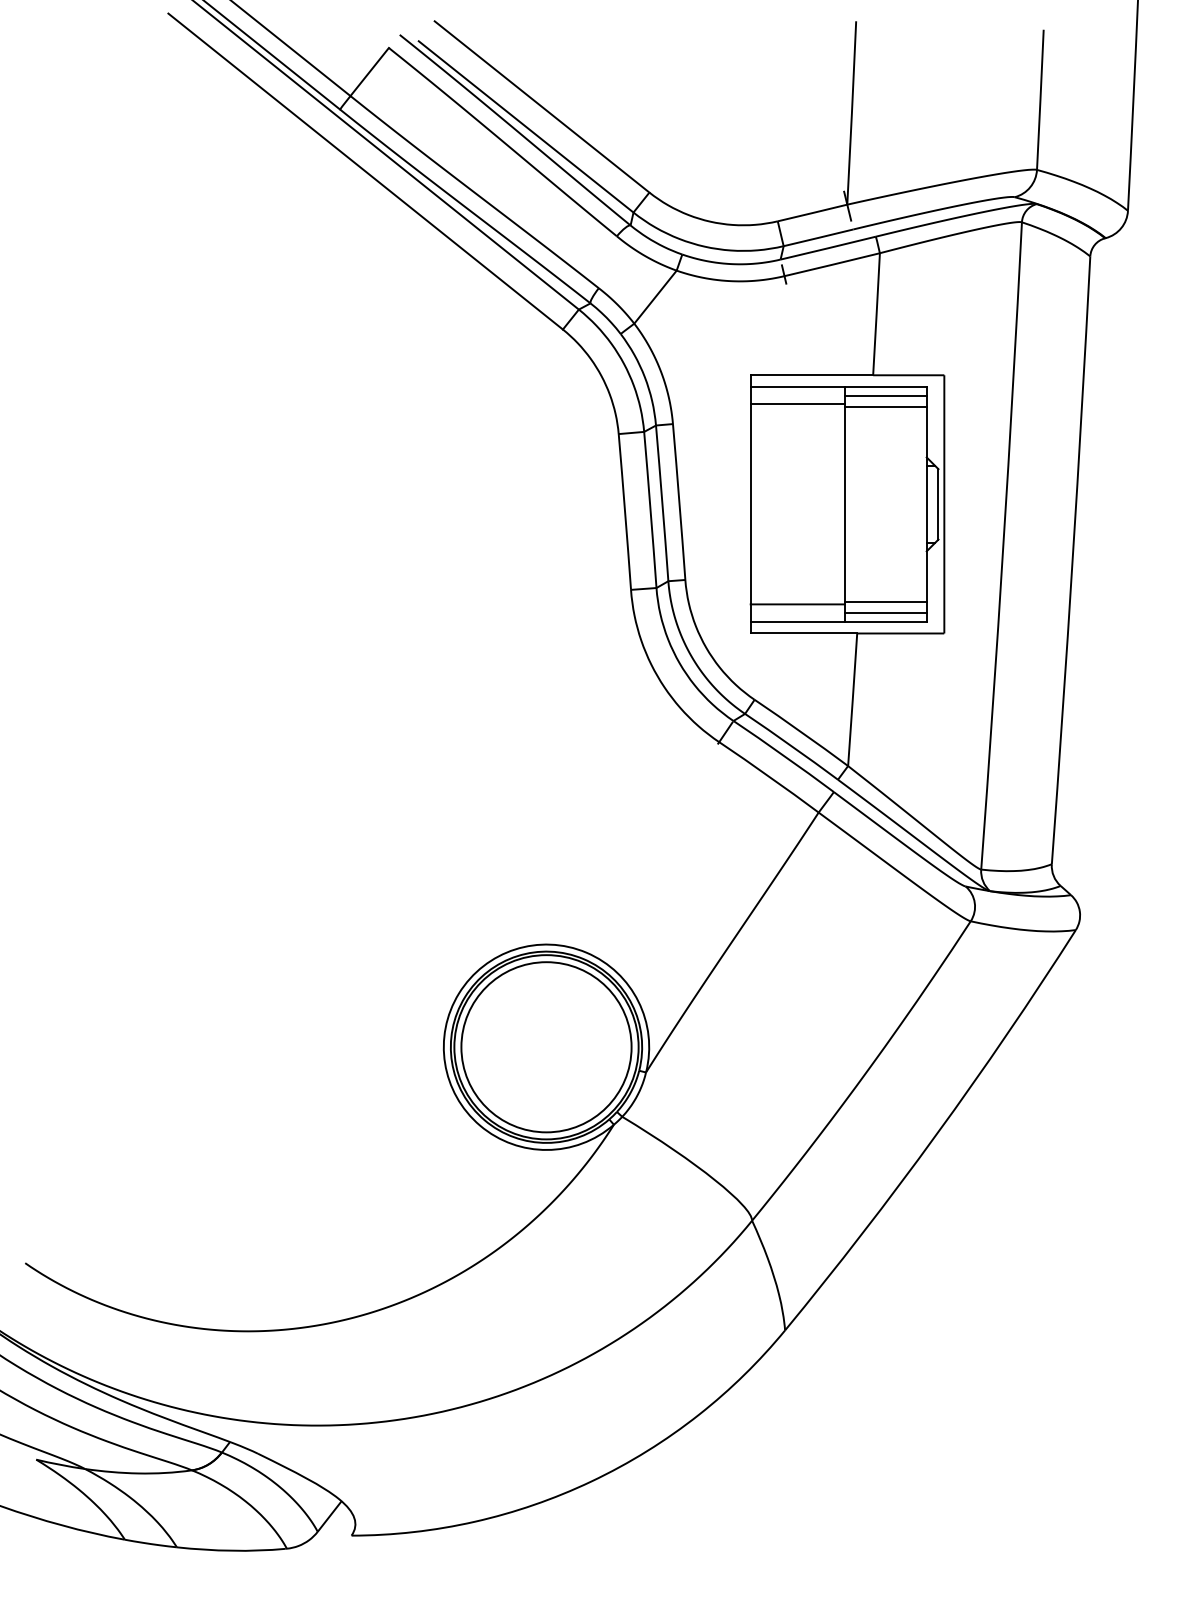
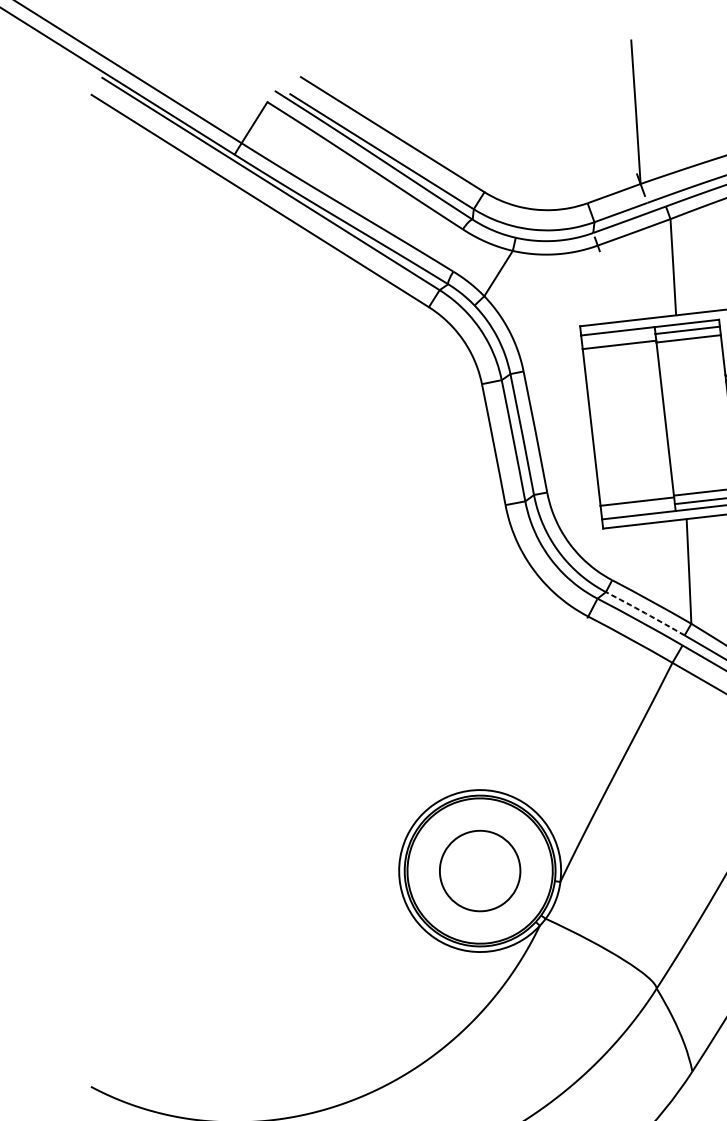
arc: (791, 746) -> (645, 613), solid -> dashed
circle: (546, 1047) -> (480, 871), size x0.6

